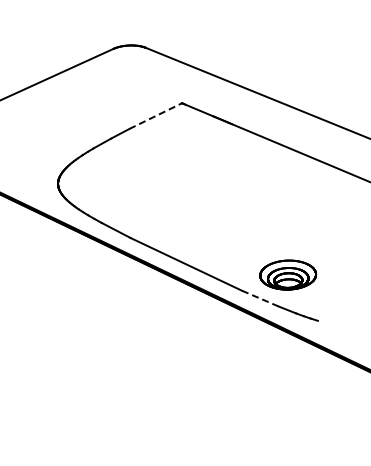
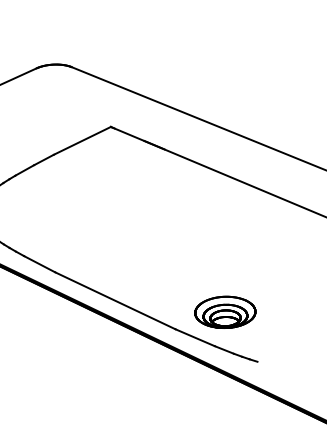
line: (156, 115) -> (83, 140), dashed -> solid
line: (260, 298) -> (195, 337), dashed -> solid

